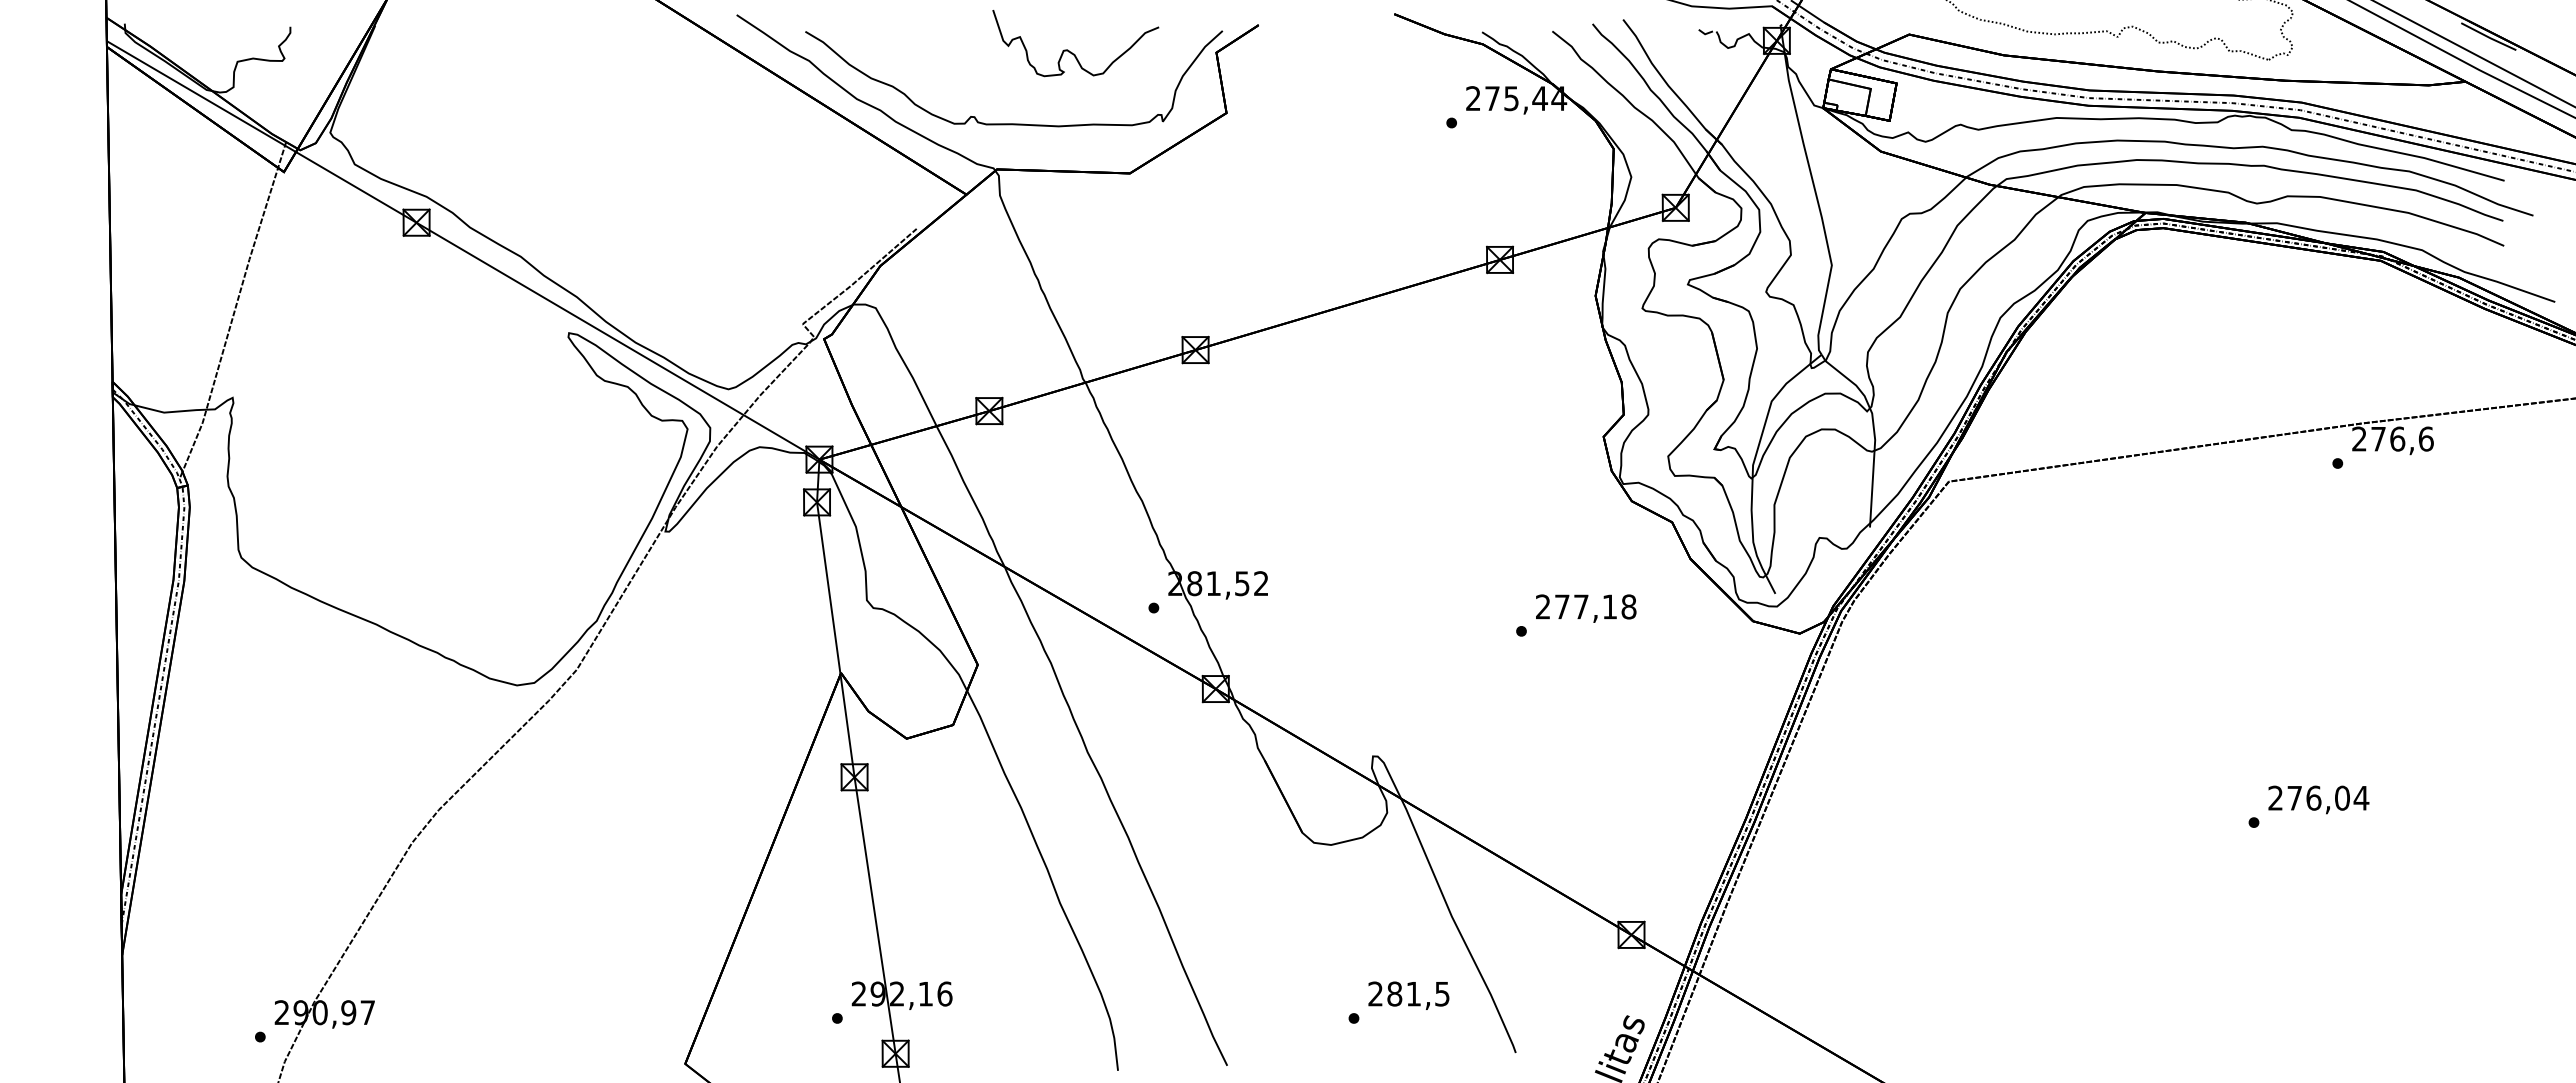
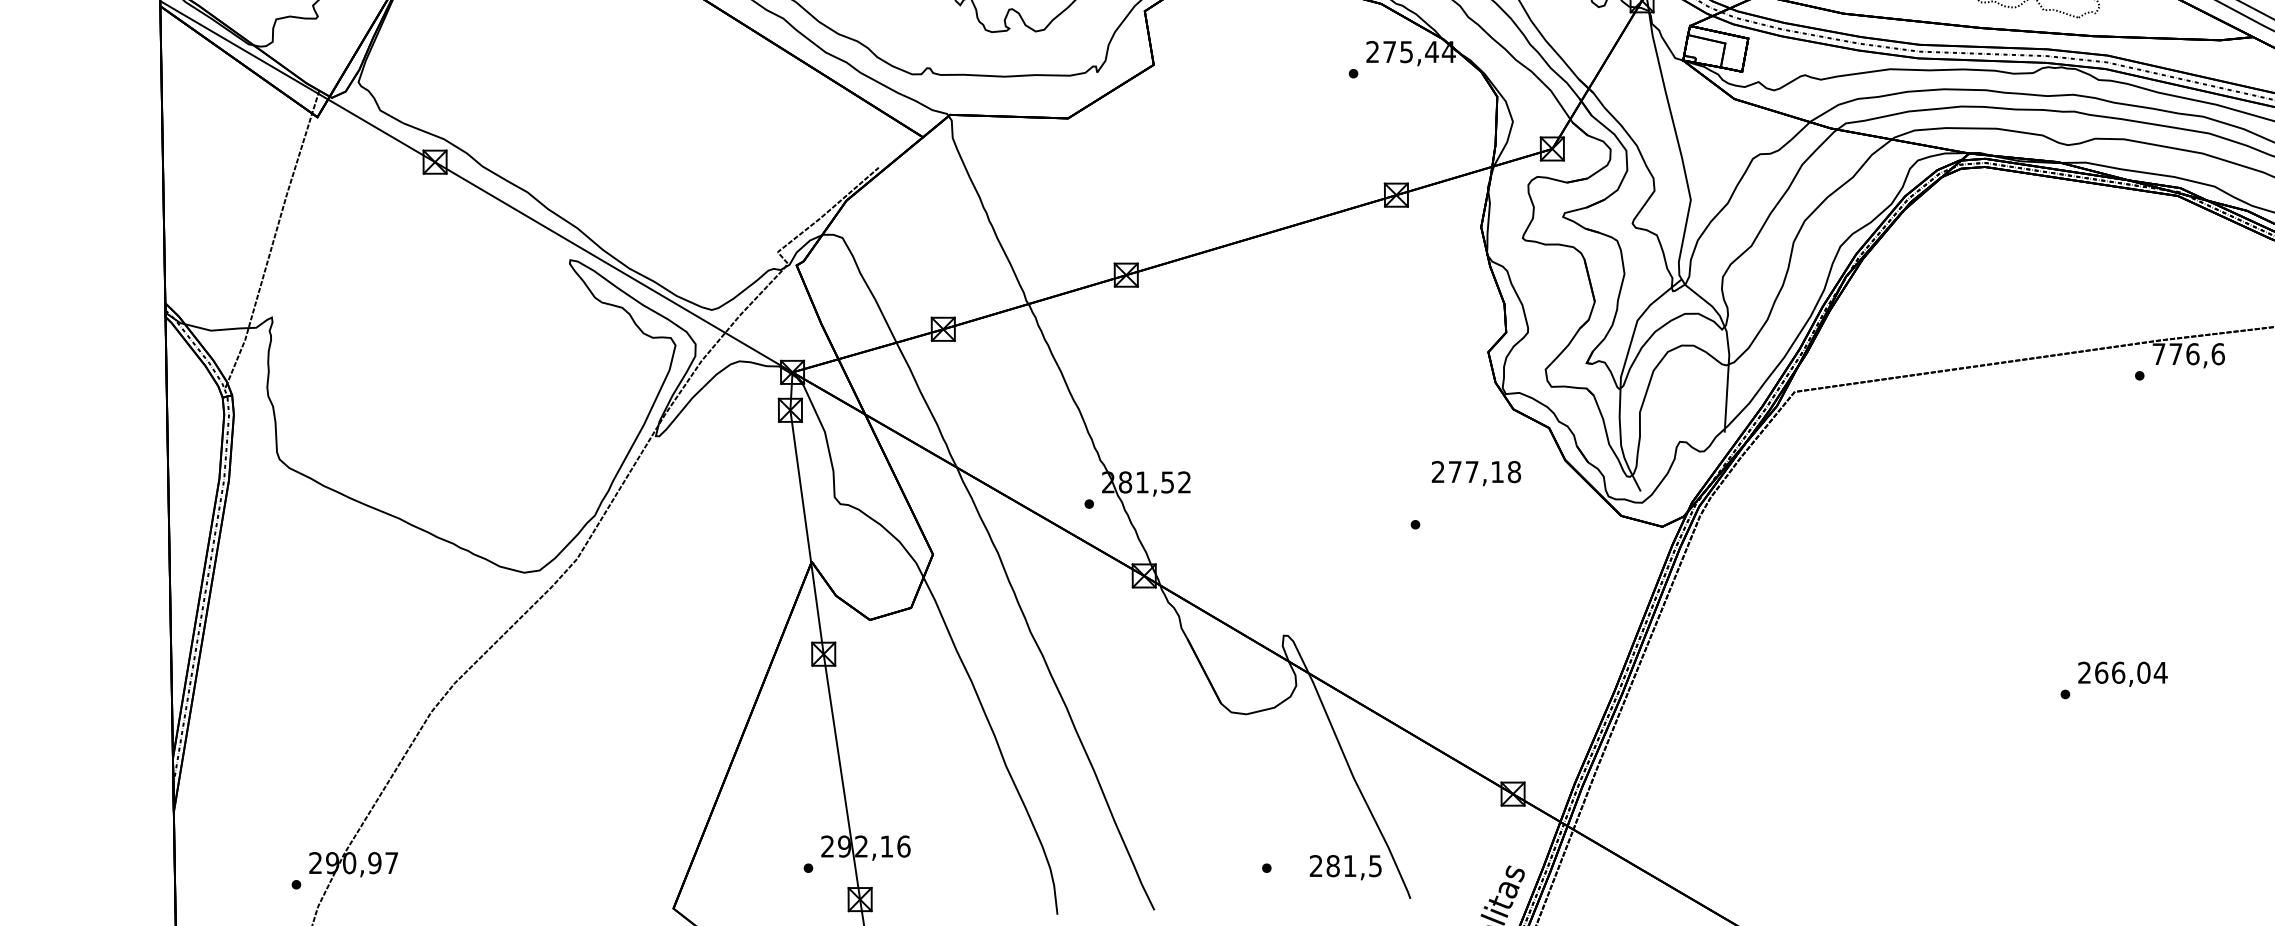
text: (2359, 438) -> (2159, 353), 276,6 -> 776,6
text: (1586, 608) -> (1476, 473), moved
text: (2294, 797) -> (2101, 672), 276,04 -> 266,04
text: (1408, 995) -> (1345, 867), moved

